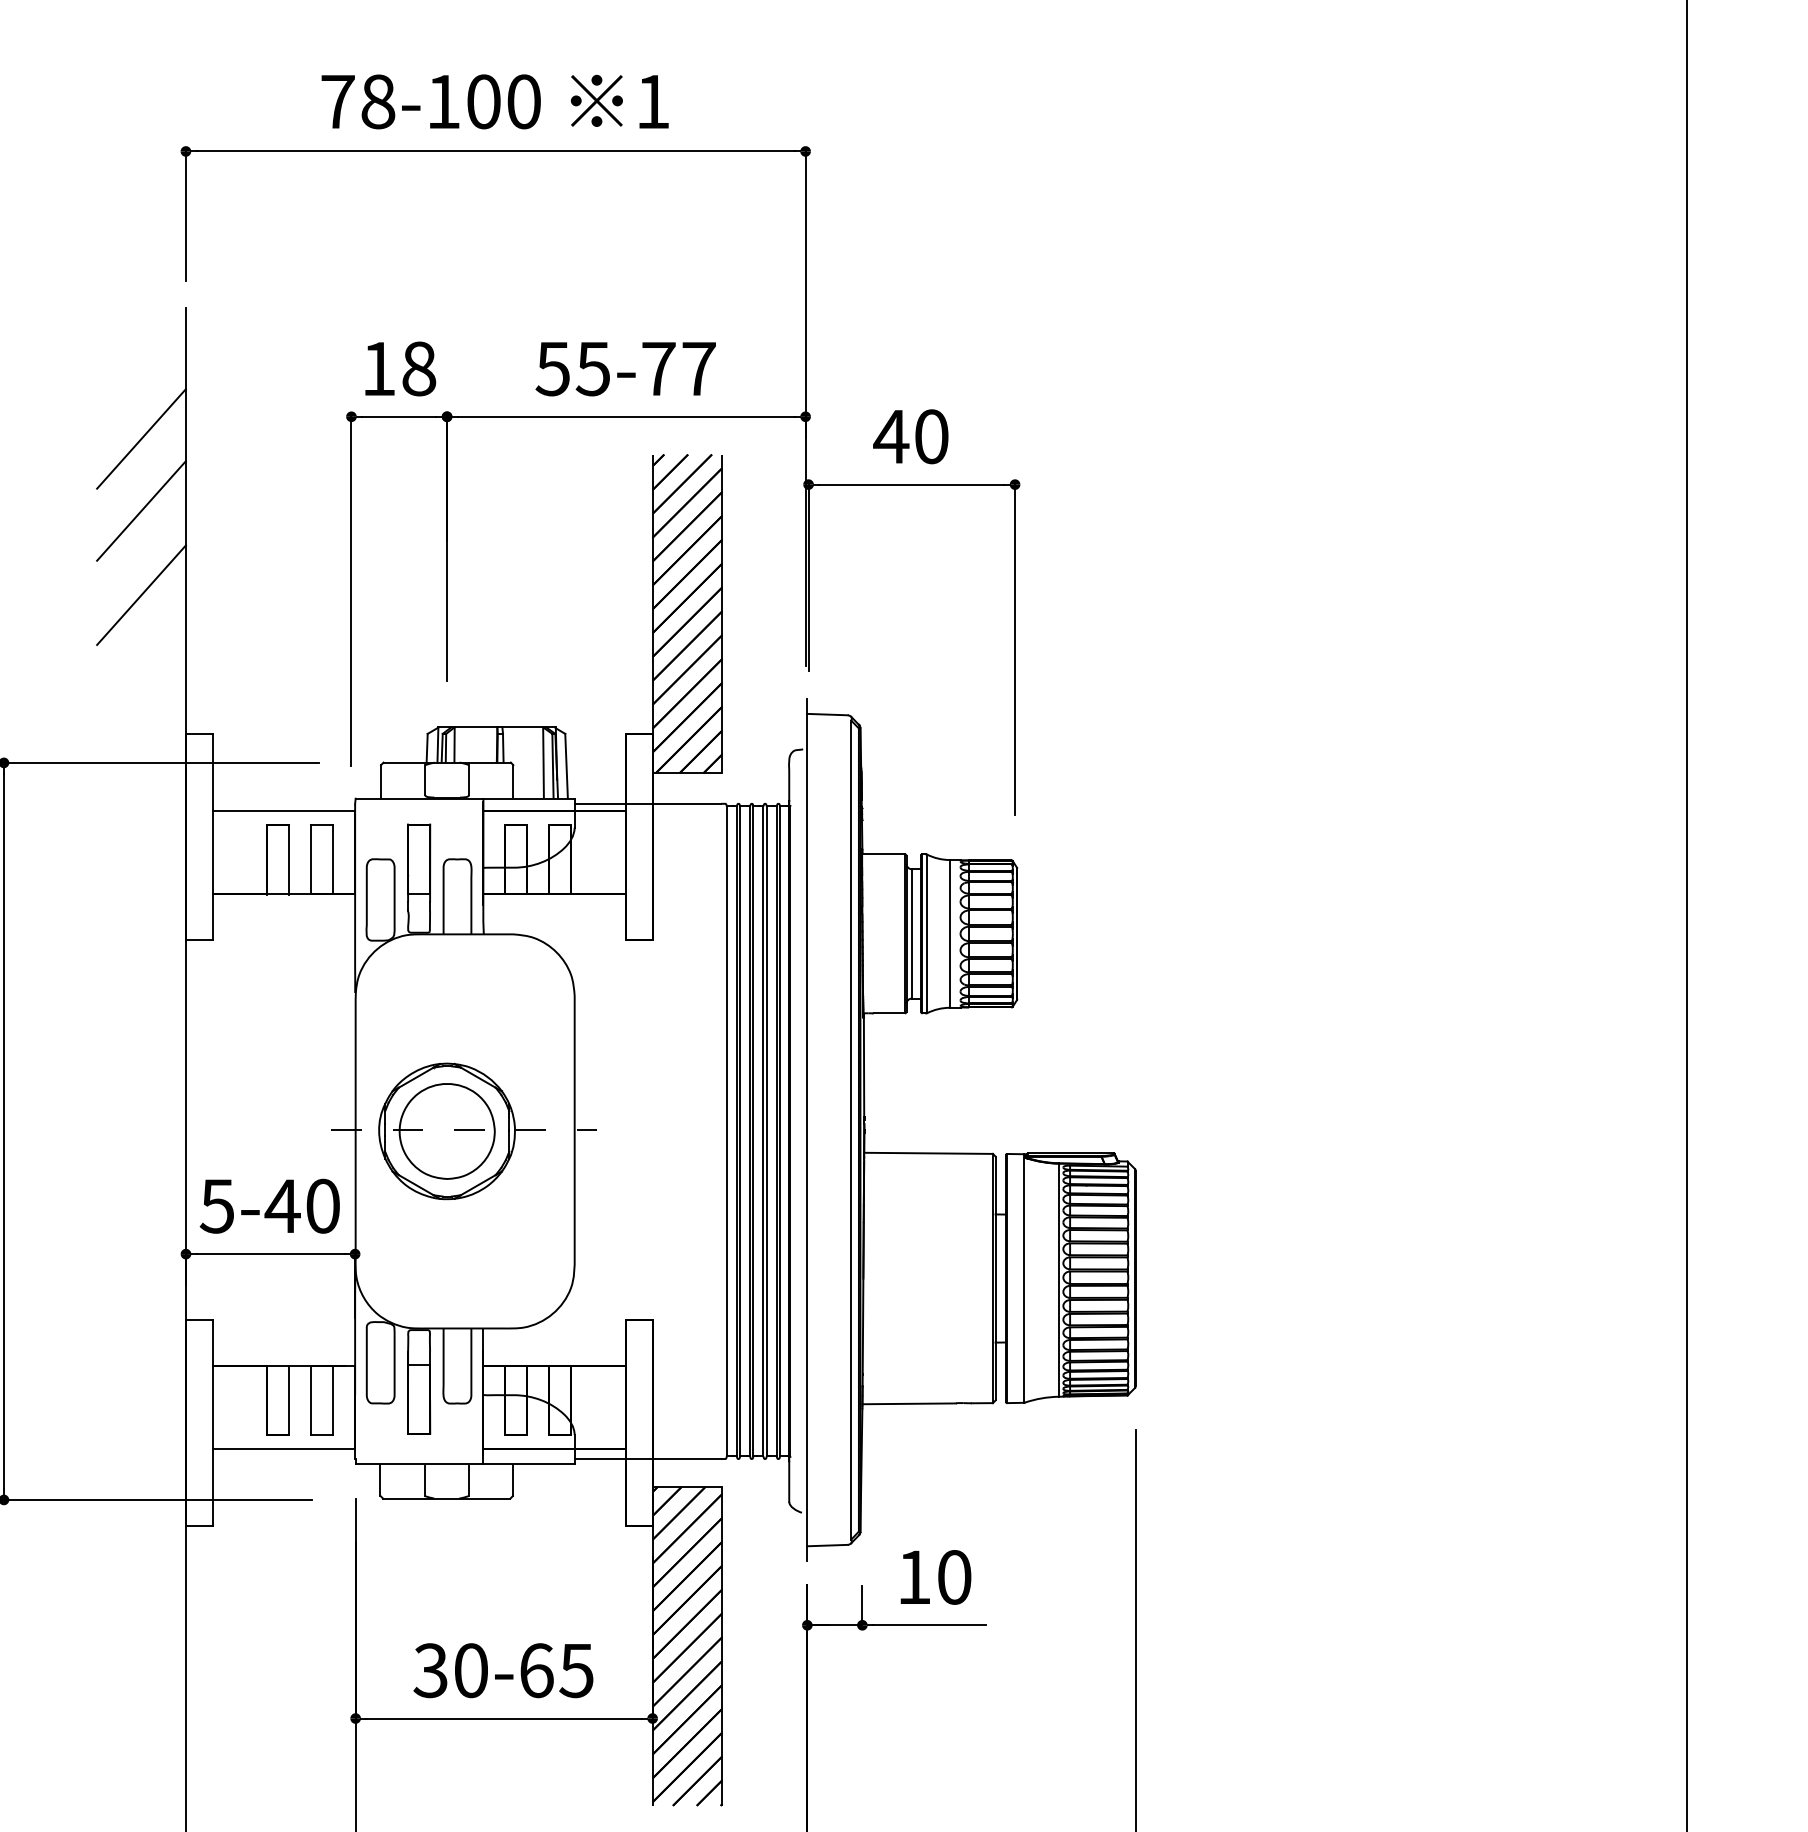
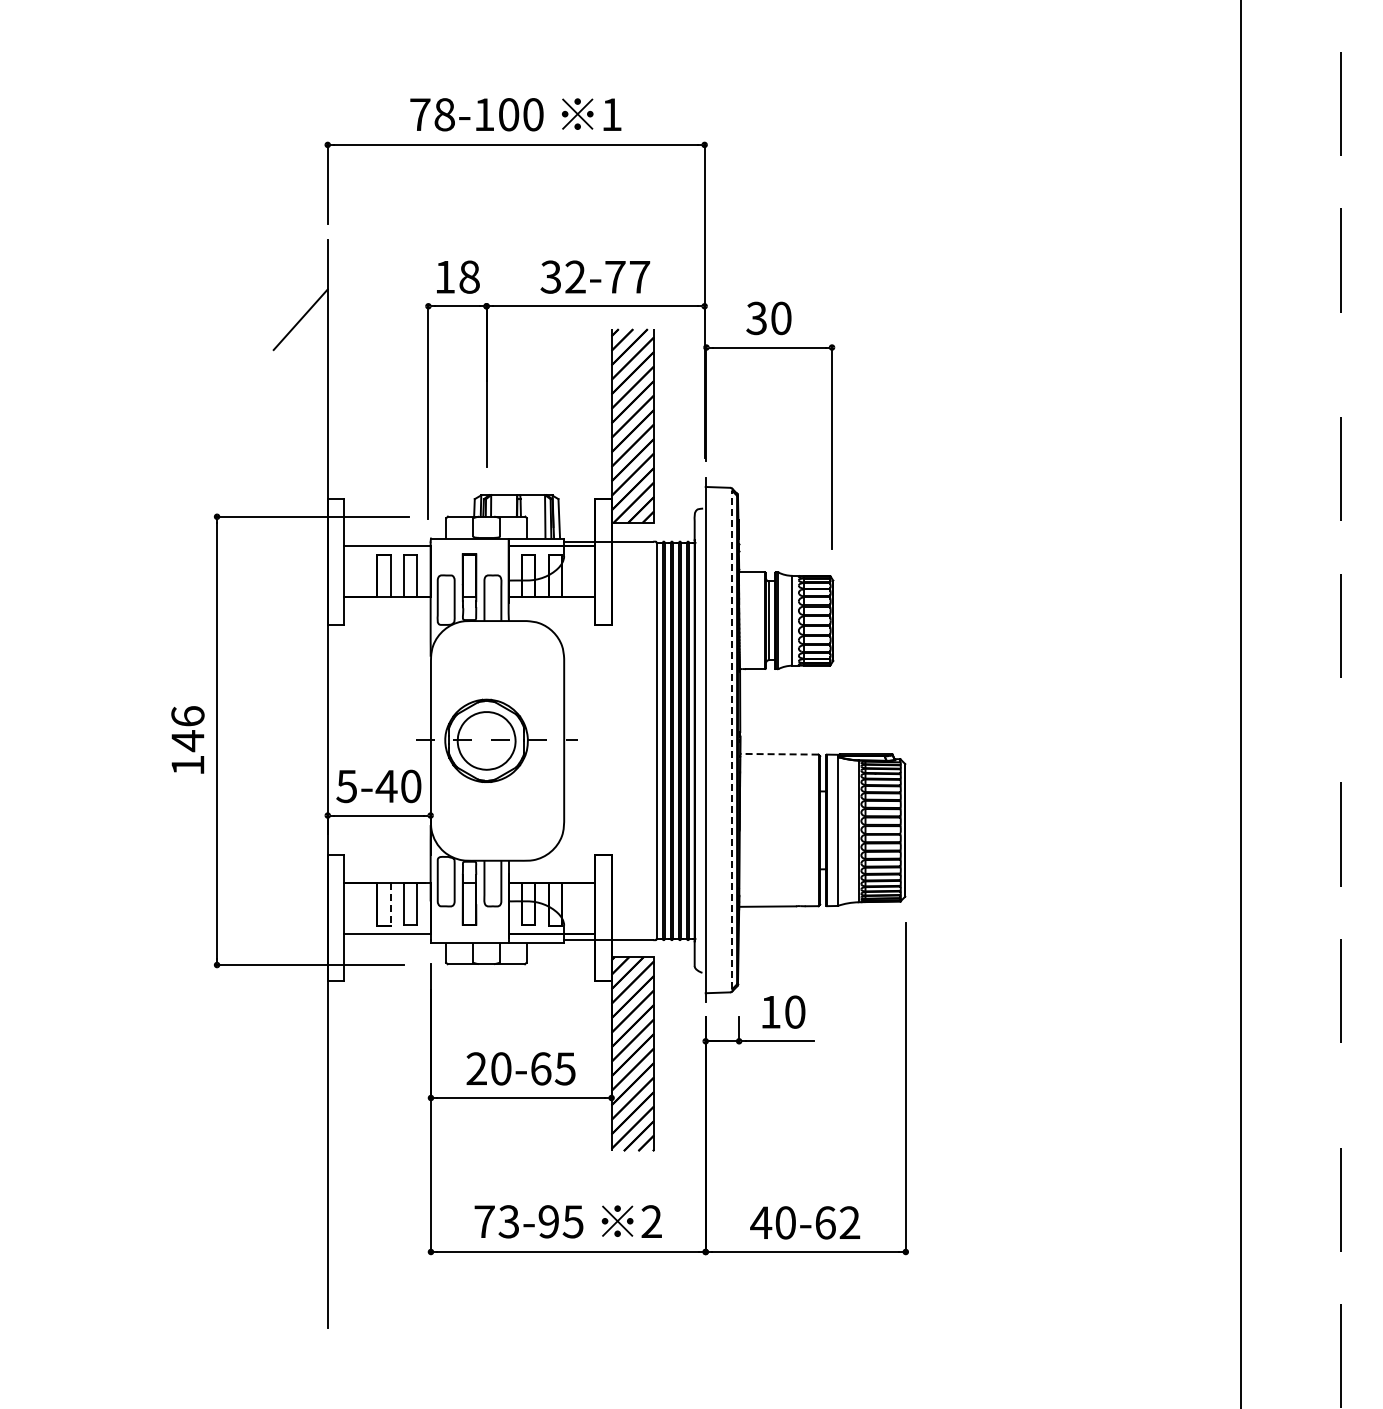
text: (573, 367) -> (563, 276), 55-77 -> 32-77
text: (890, 436) -> (756, 318), 40 -> 30
line: (141, 510) -> (300, 363), removed
line: (141, 594) -> (300, 414), removed
line: (851, 1129) -> (732, 739), solid -> dashed
line: (927, 1153) -> (778, 754), solid -> dashed
line: (289, 1402) -> (390, 905), solid -> dashed
text: (430, 1671) -> (476, 1069), 30-65 -> 20-65

